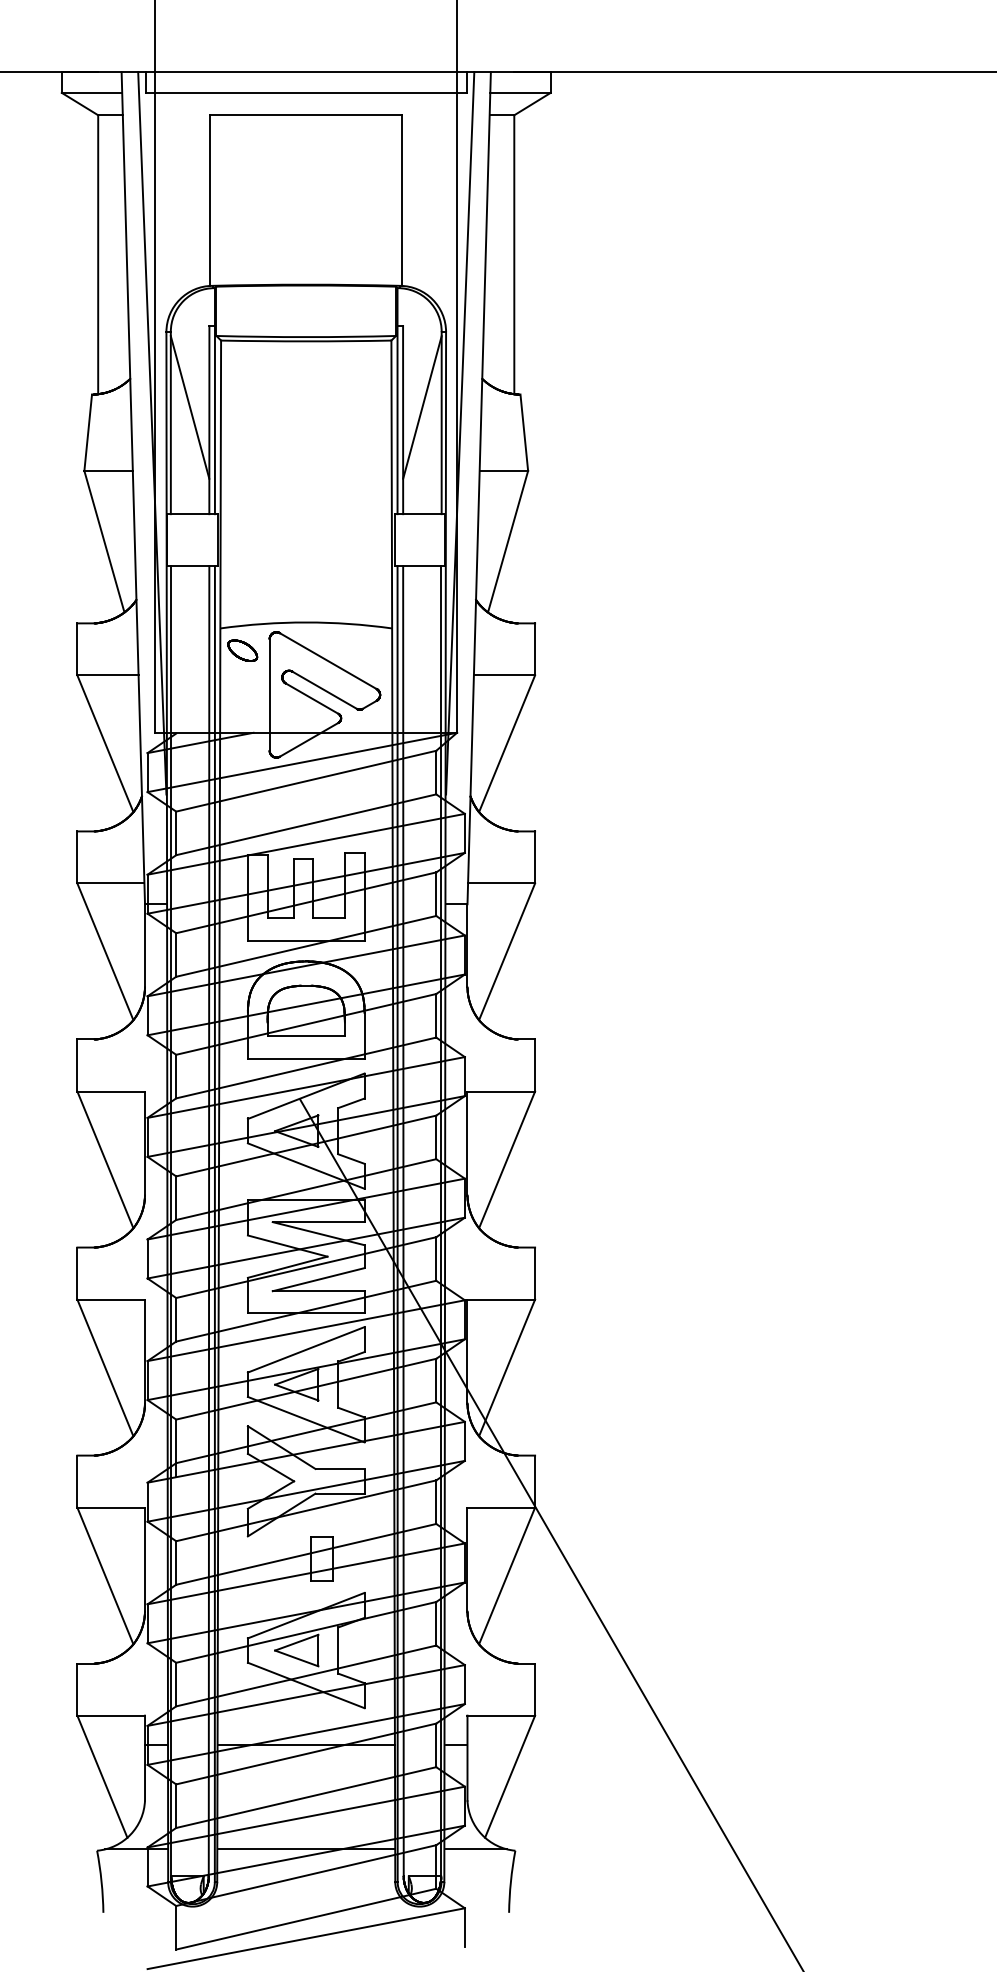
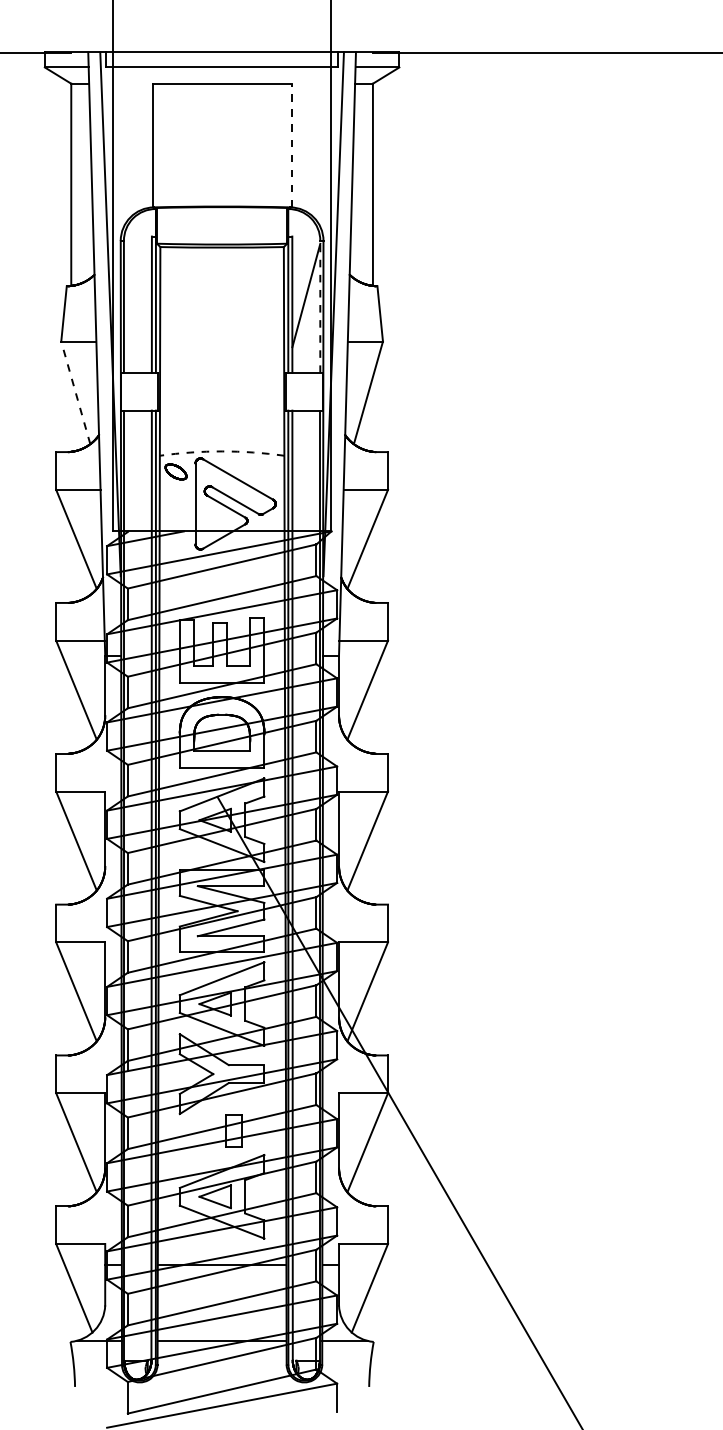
line: (402, 200) -> (291, 145), solid -> dashed
line: (189, 407) -> (137, 295), removed
line: (441, 422) -> (320, 306), solid -> dashed
line: (104, 541) -> (75, 392), solid -> dashed
arc: (306, 622) -> (222, 451), solid -> dashed

